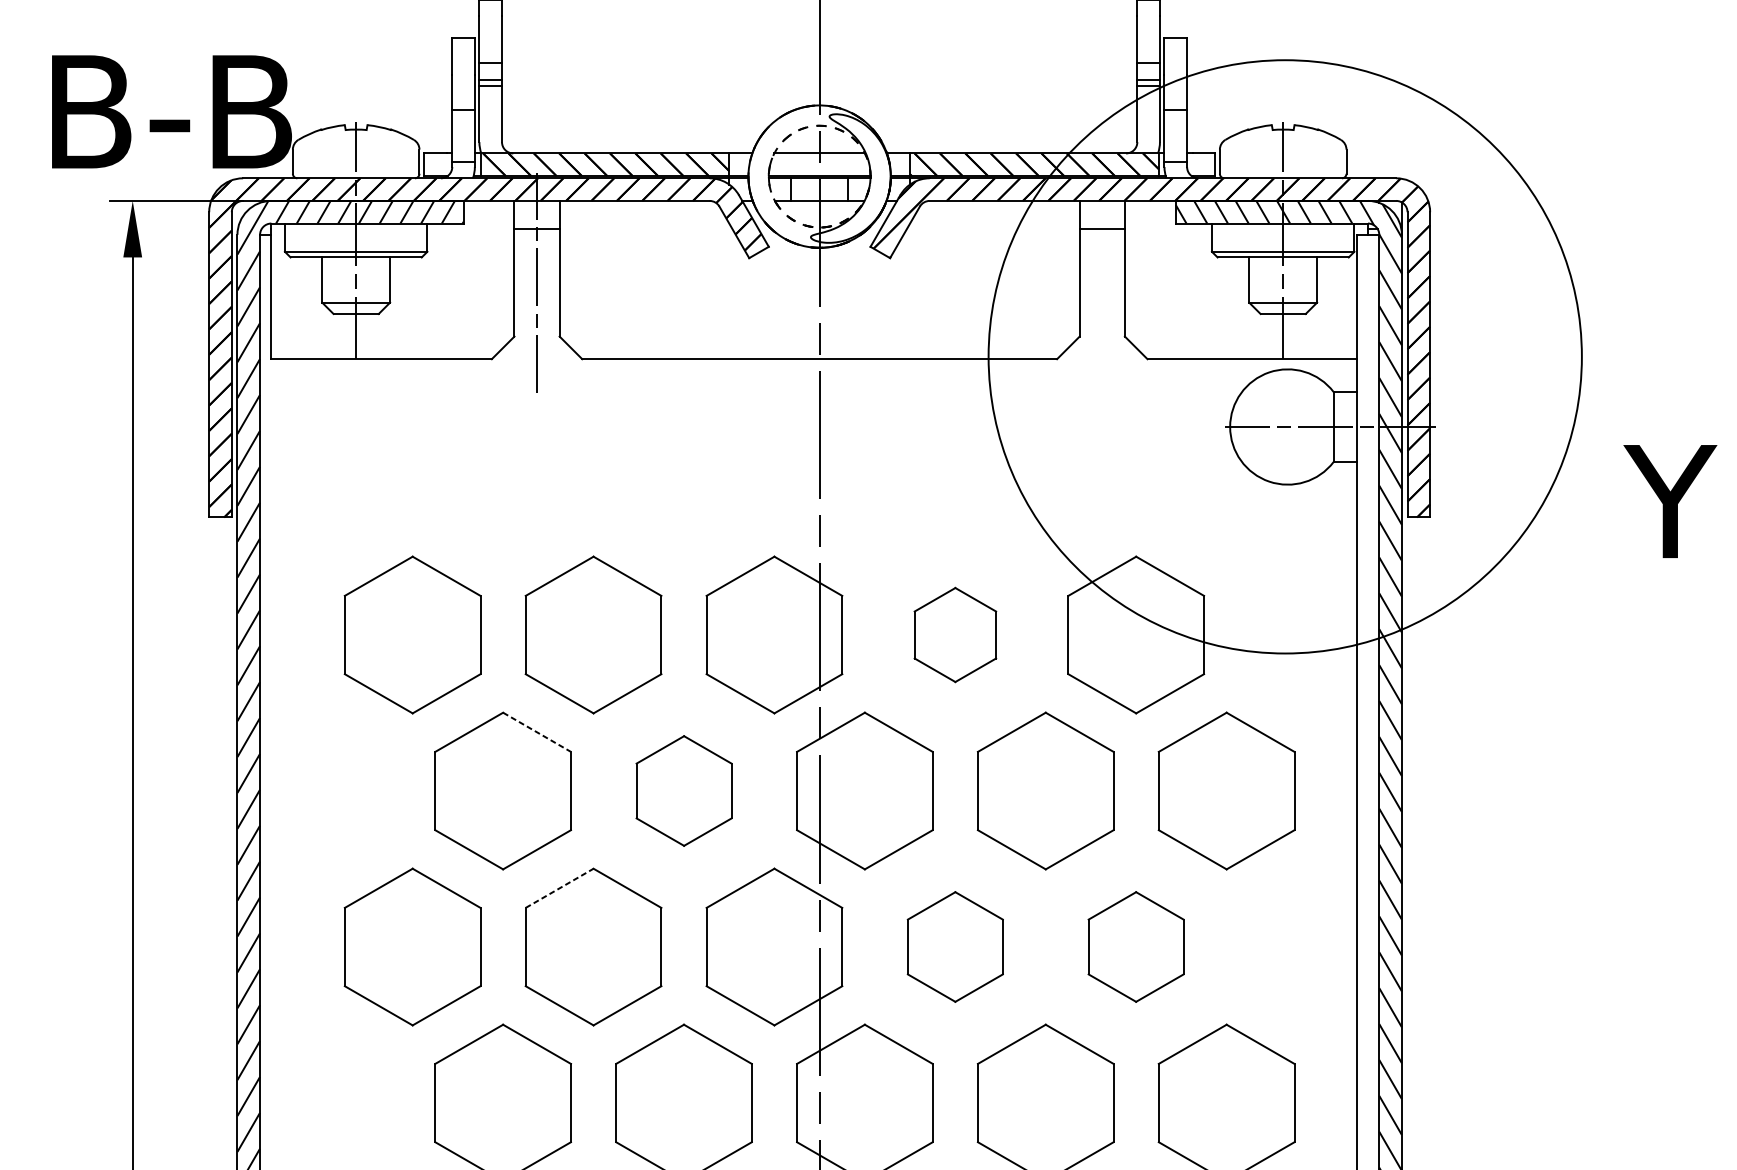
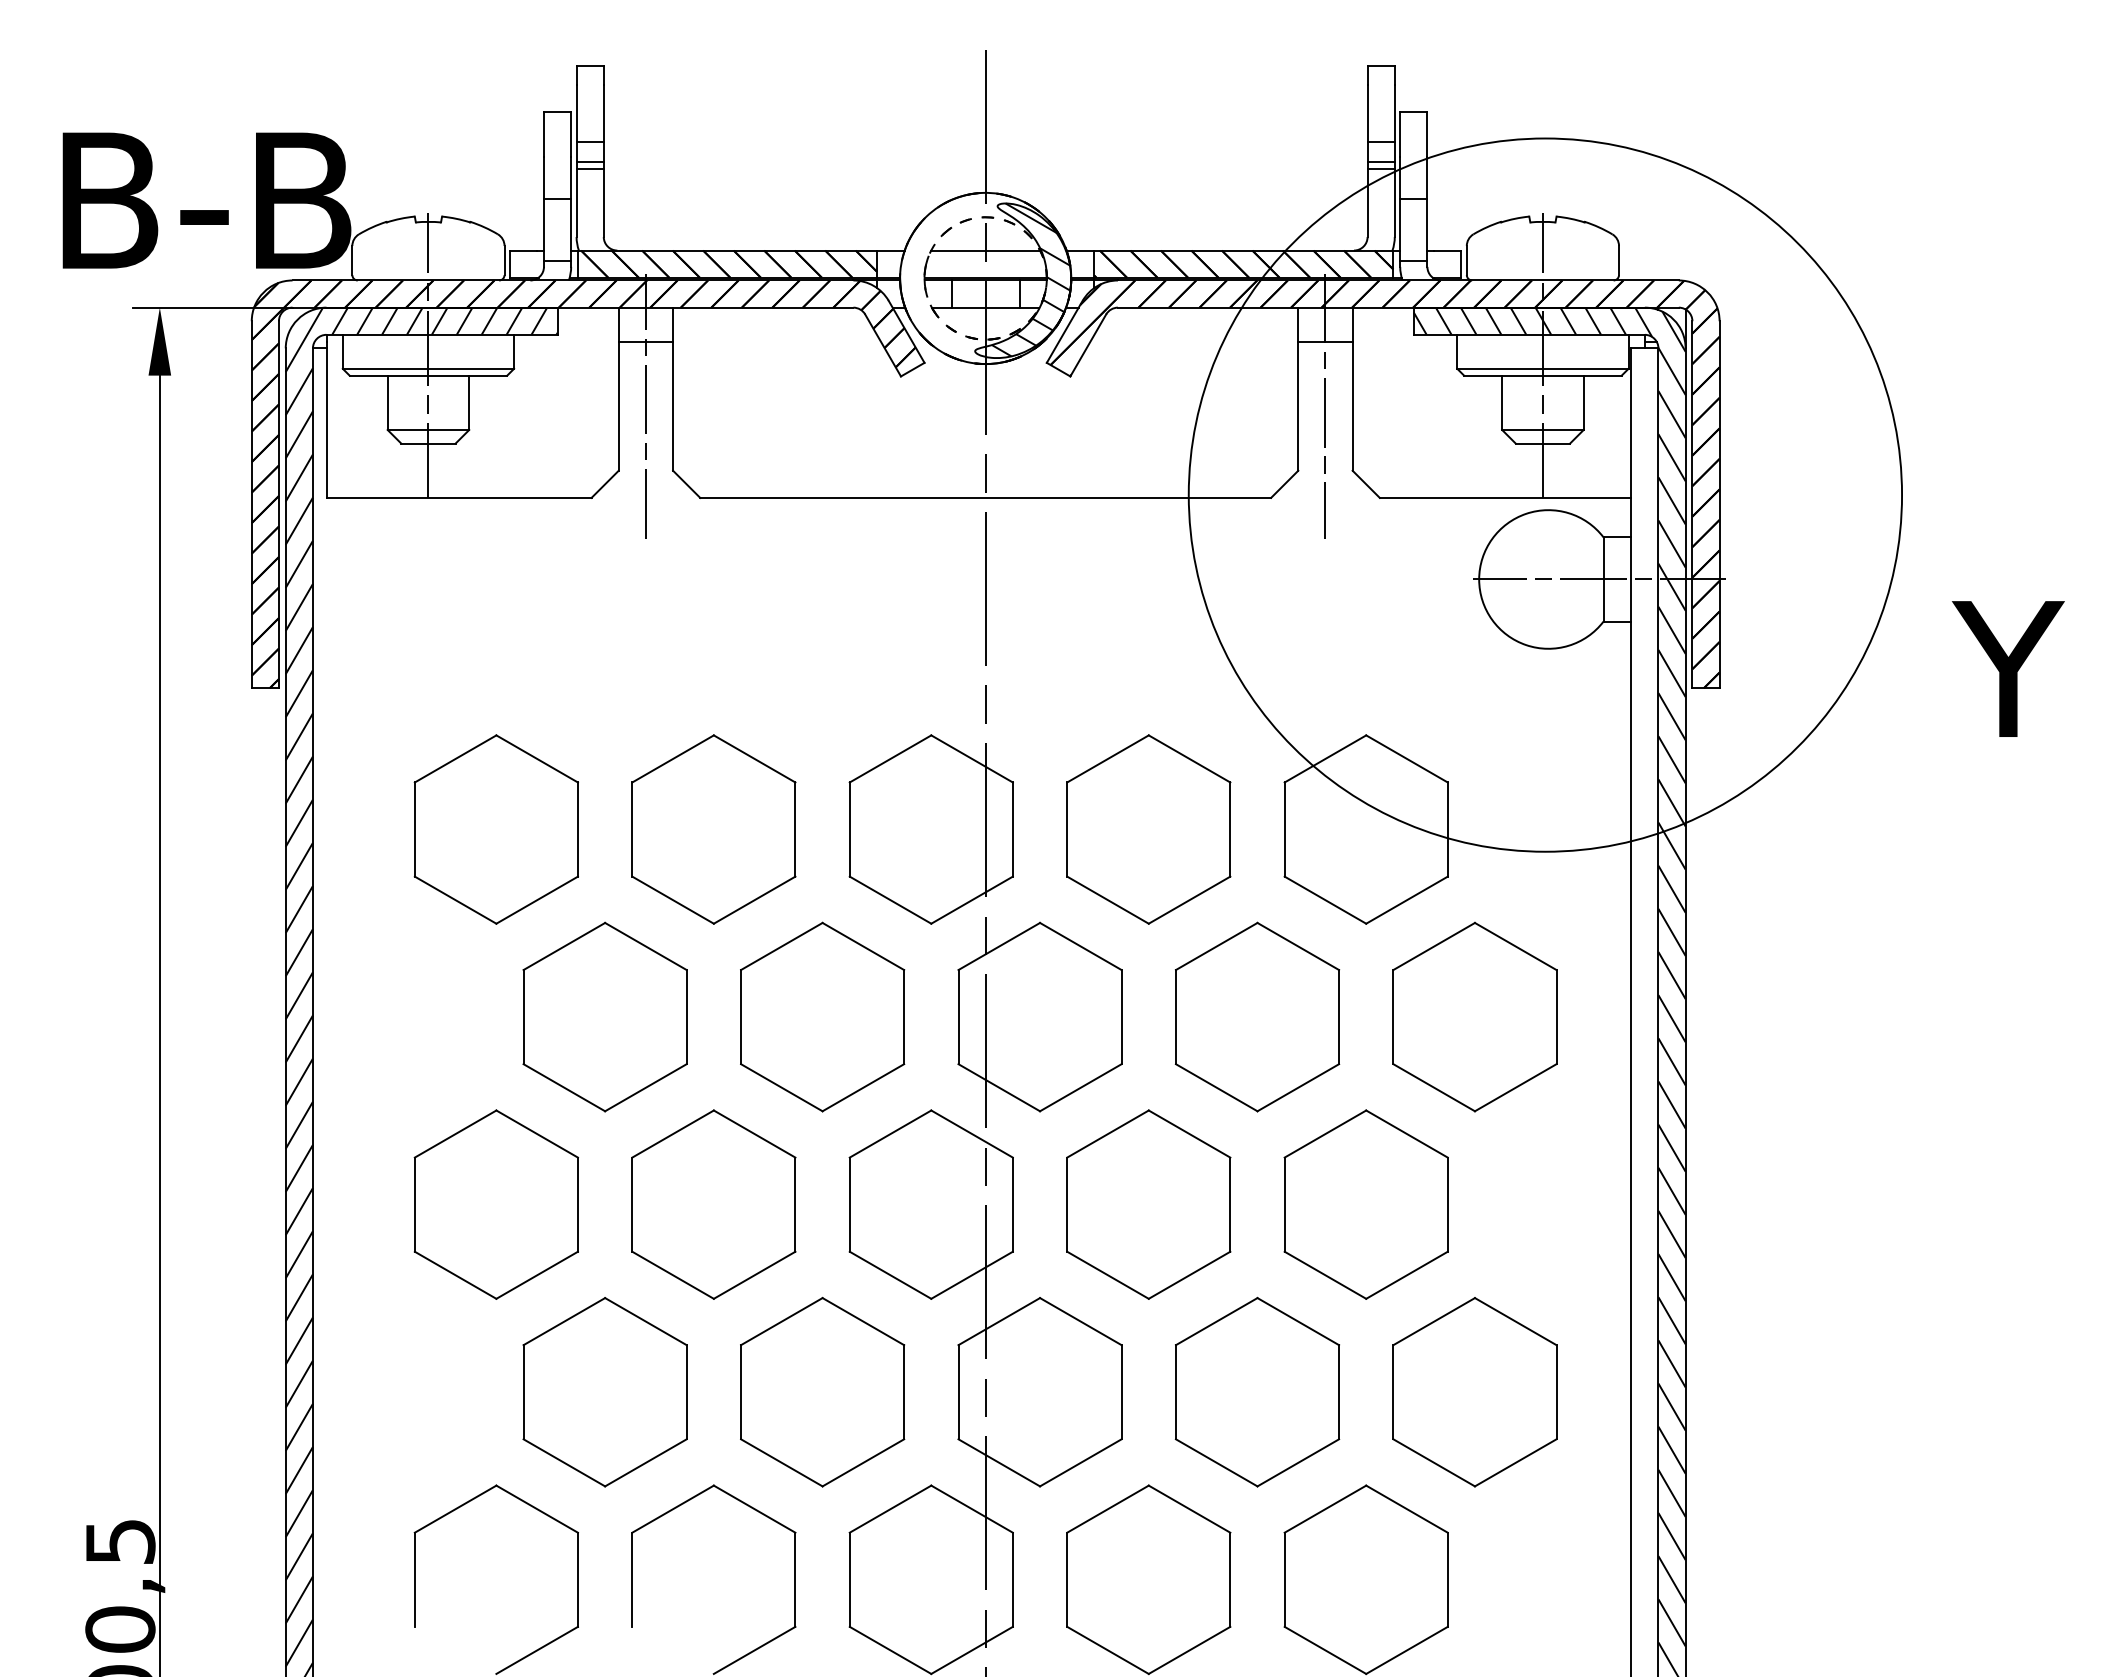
hatch: (856, 177) -> (1030, 279), added
line: (1102, 282) -> (1325, 405), added
part: (955, 634) -> (1148, 829), size x1.67
line: (537, 732) -> (646, 946), dashed -> solid
part: (683, 790) -> (822, 1016), size x1.43
line: (560, 887) -> (673, 1133), dashed -> solid
part: (955, 946) -> (1148, 1204), size x1.43
part: (1135, 946) -> (1365, 1204), size x1.43

